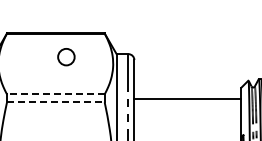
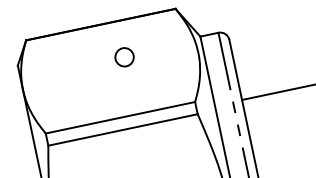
circle: (66, 56) -> (124, 56), size x0.71
line: (55, 94) -> (119, 118), dashed -> solid
line: (55, 102) -> (122, 130), dashed -> solid

